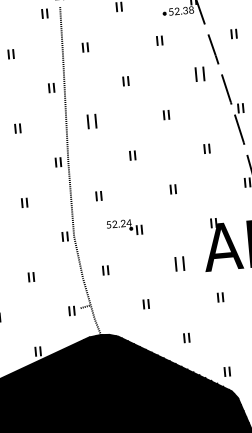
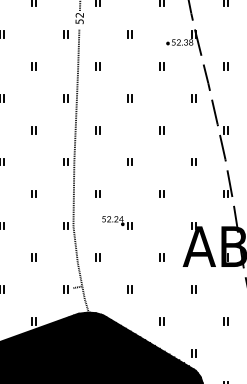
part: (200, 74) -> (193, 98), size x0.62
part: (91, 122) -> (97, 130), size x0.62
part: (179, 263) -> (161, 257), size x0.62

